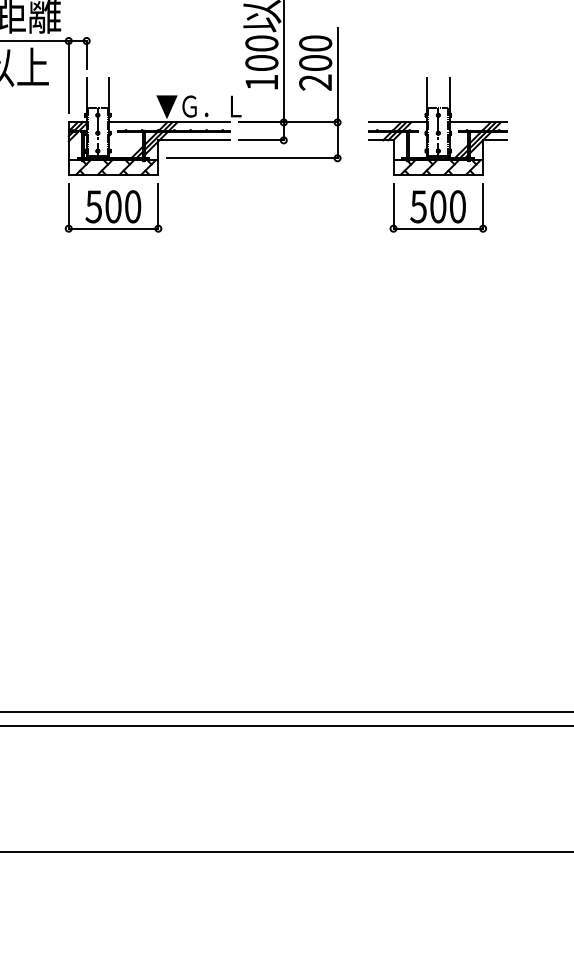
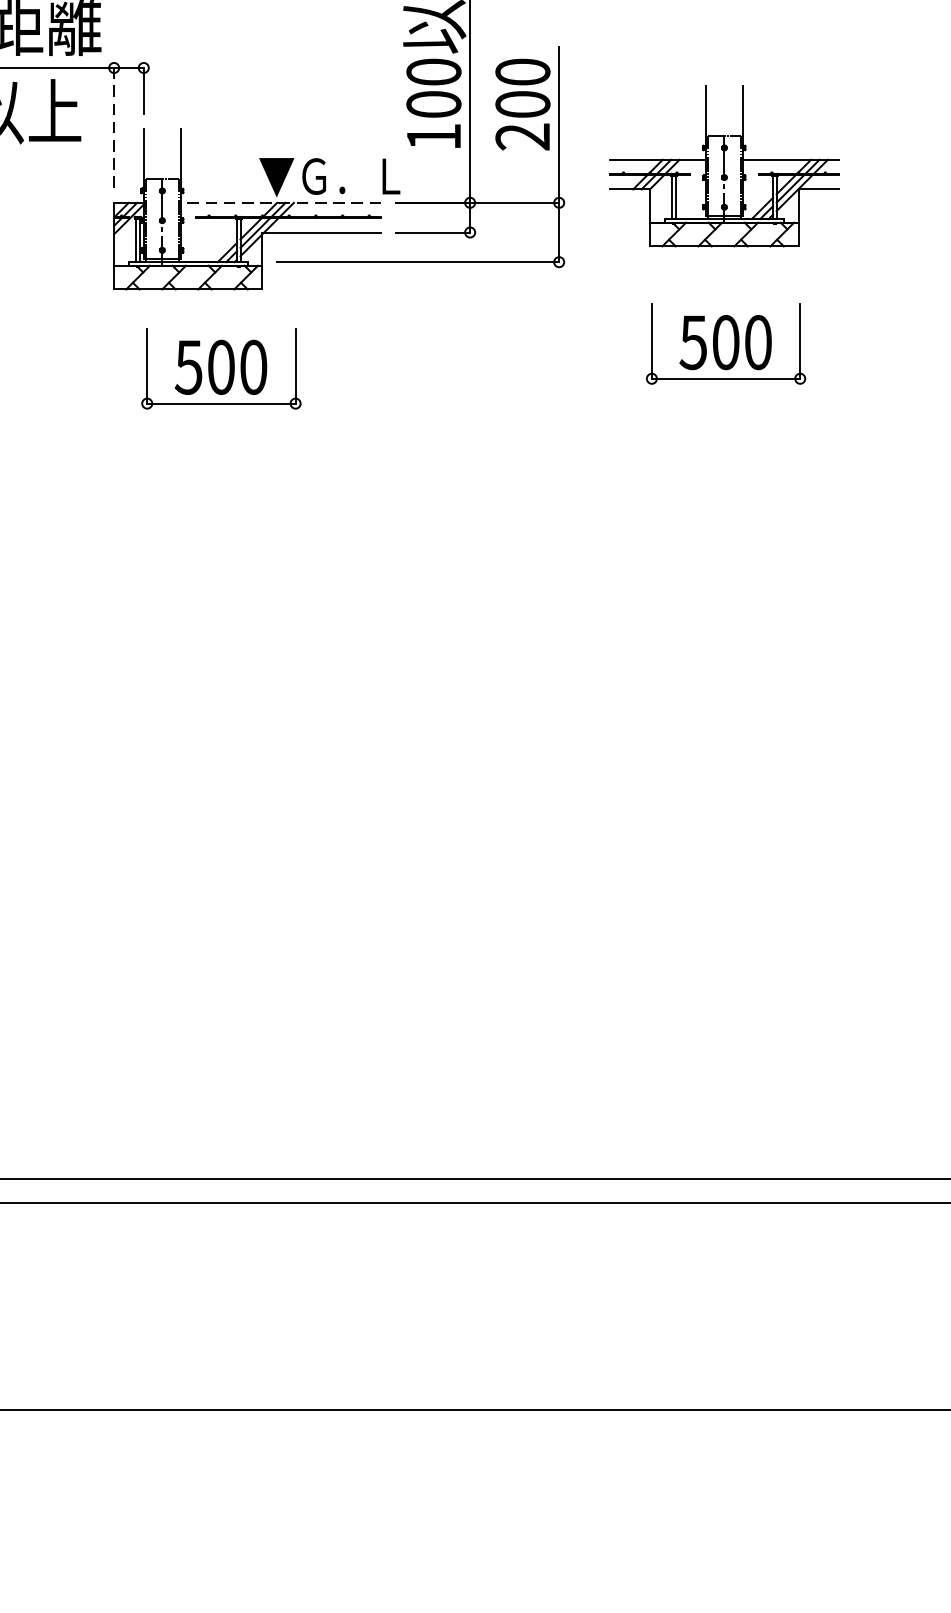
line: (68, 76) -> (113, 126), solid -> dashed
line: (169, 122) -> (280, 202), solid -> dashed
part: (437, 126) -> (723, 166), moved
part: (113, 207) -> (221, 368), moved

